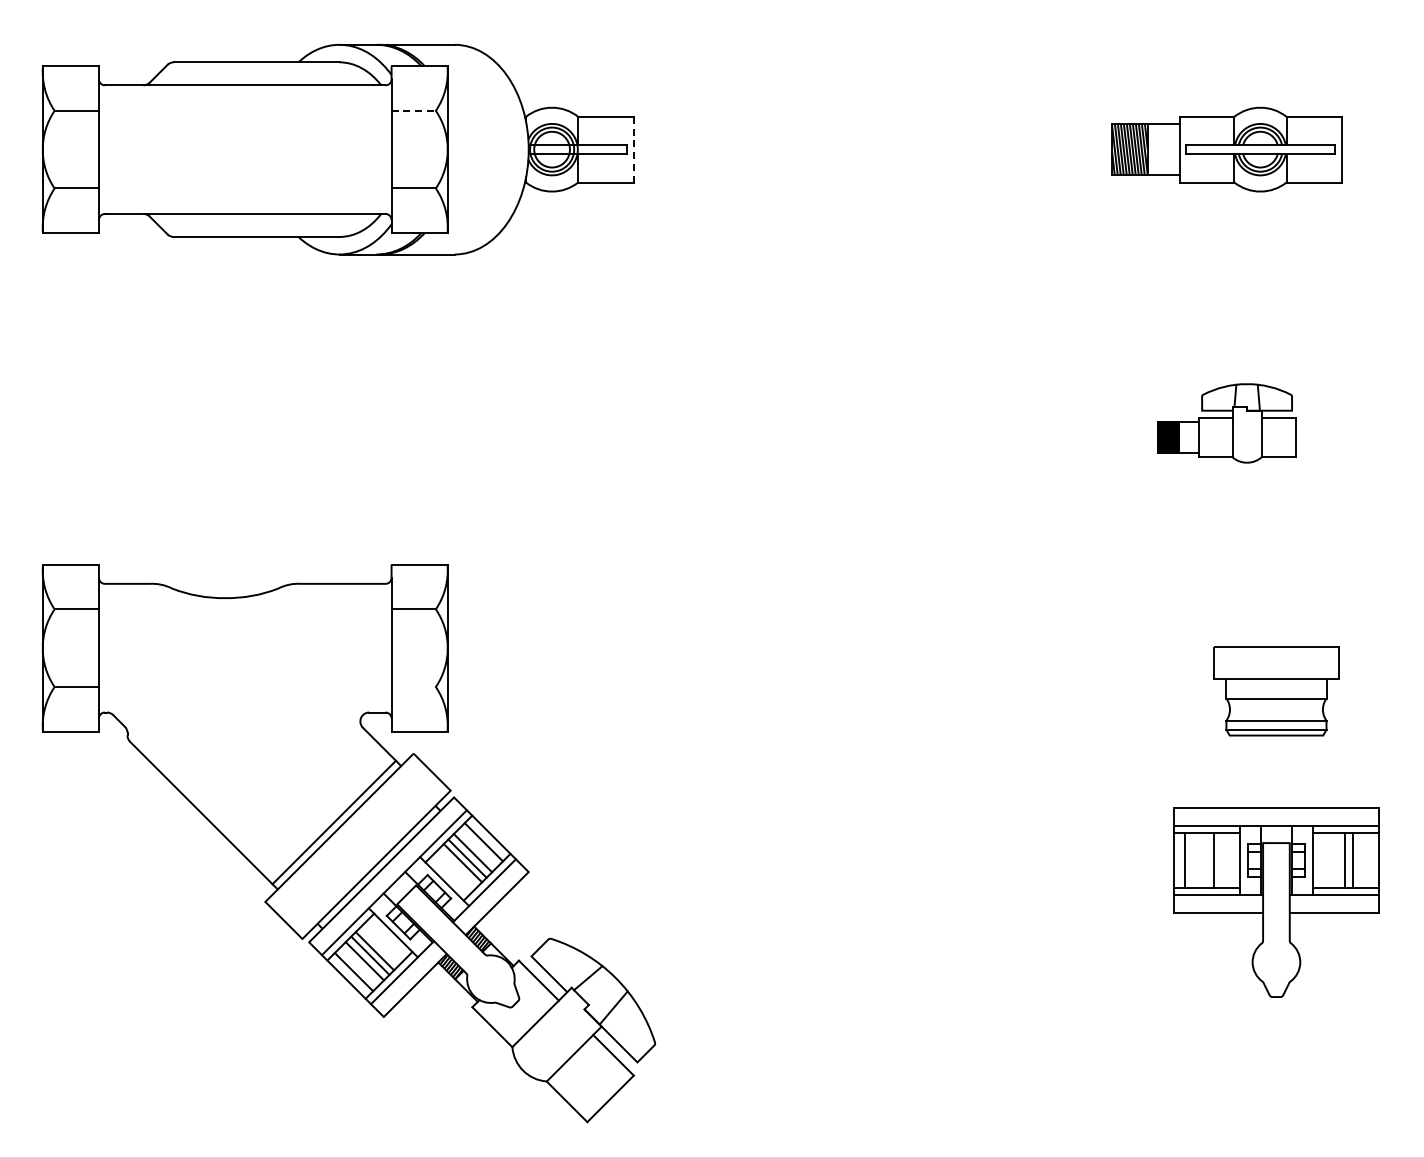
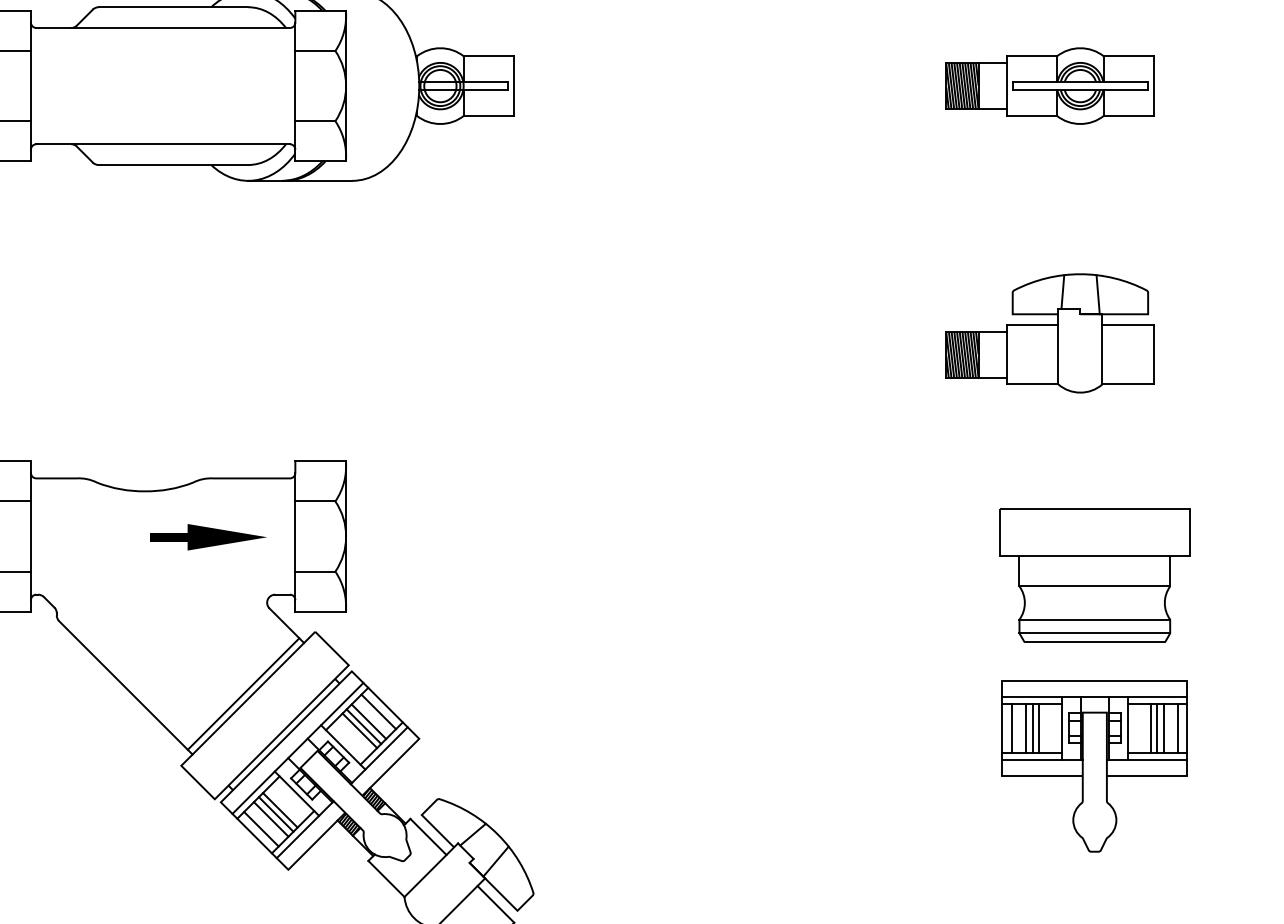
line: (414, 110) -> (316, 50), dashed -> solid
line: (633, 149) -> (513, 85), dashed -> solid
part: (1226, 423) -> (1049, 333), size x1.67
part: (294, 648) -> (207, 536), added
line: (413, 687) -> (315, 572), added
part: (1276, 691) -> (1094, 575), size x1.67
line: (1199, 860) -> (1025, 728), added
line: (1207, 860) -> (1032, 728), added
line: (1338, 860) -> (1150, 728), added
line: (1368, 860) -> (1178, 728), added

